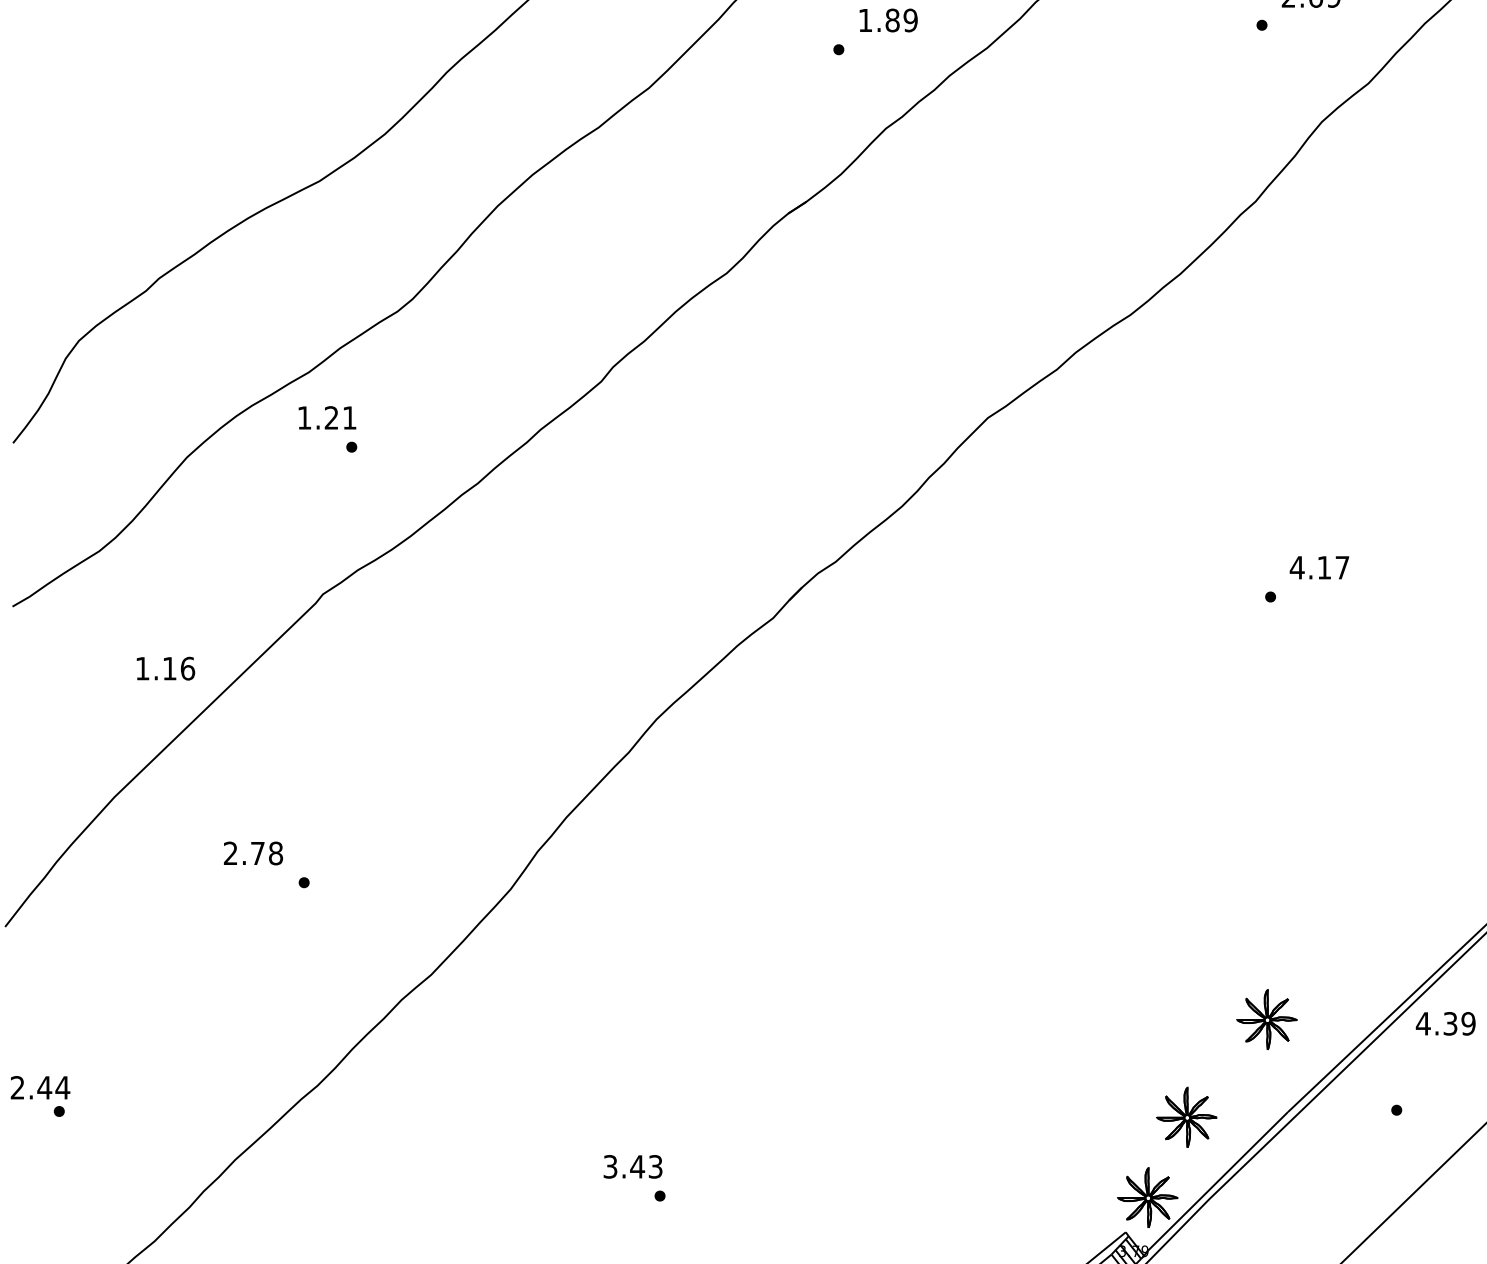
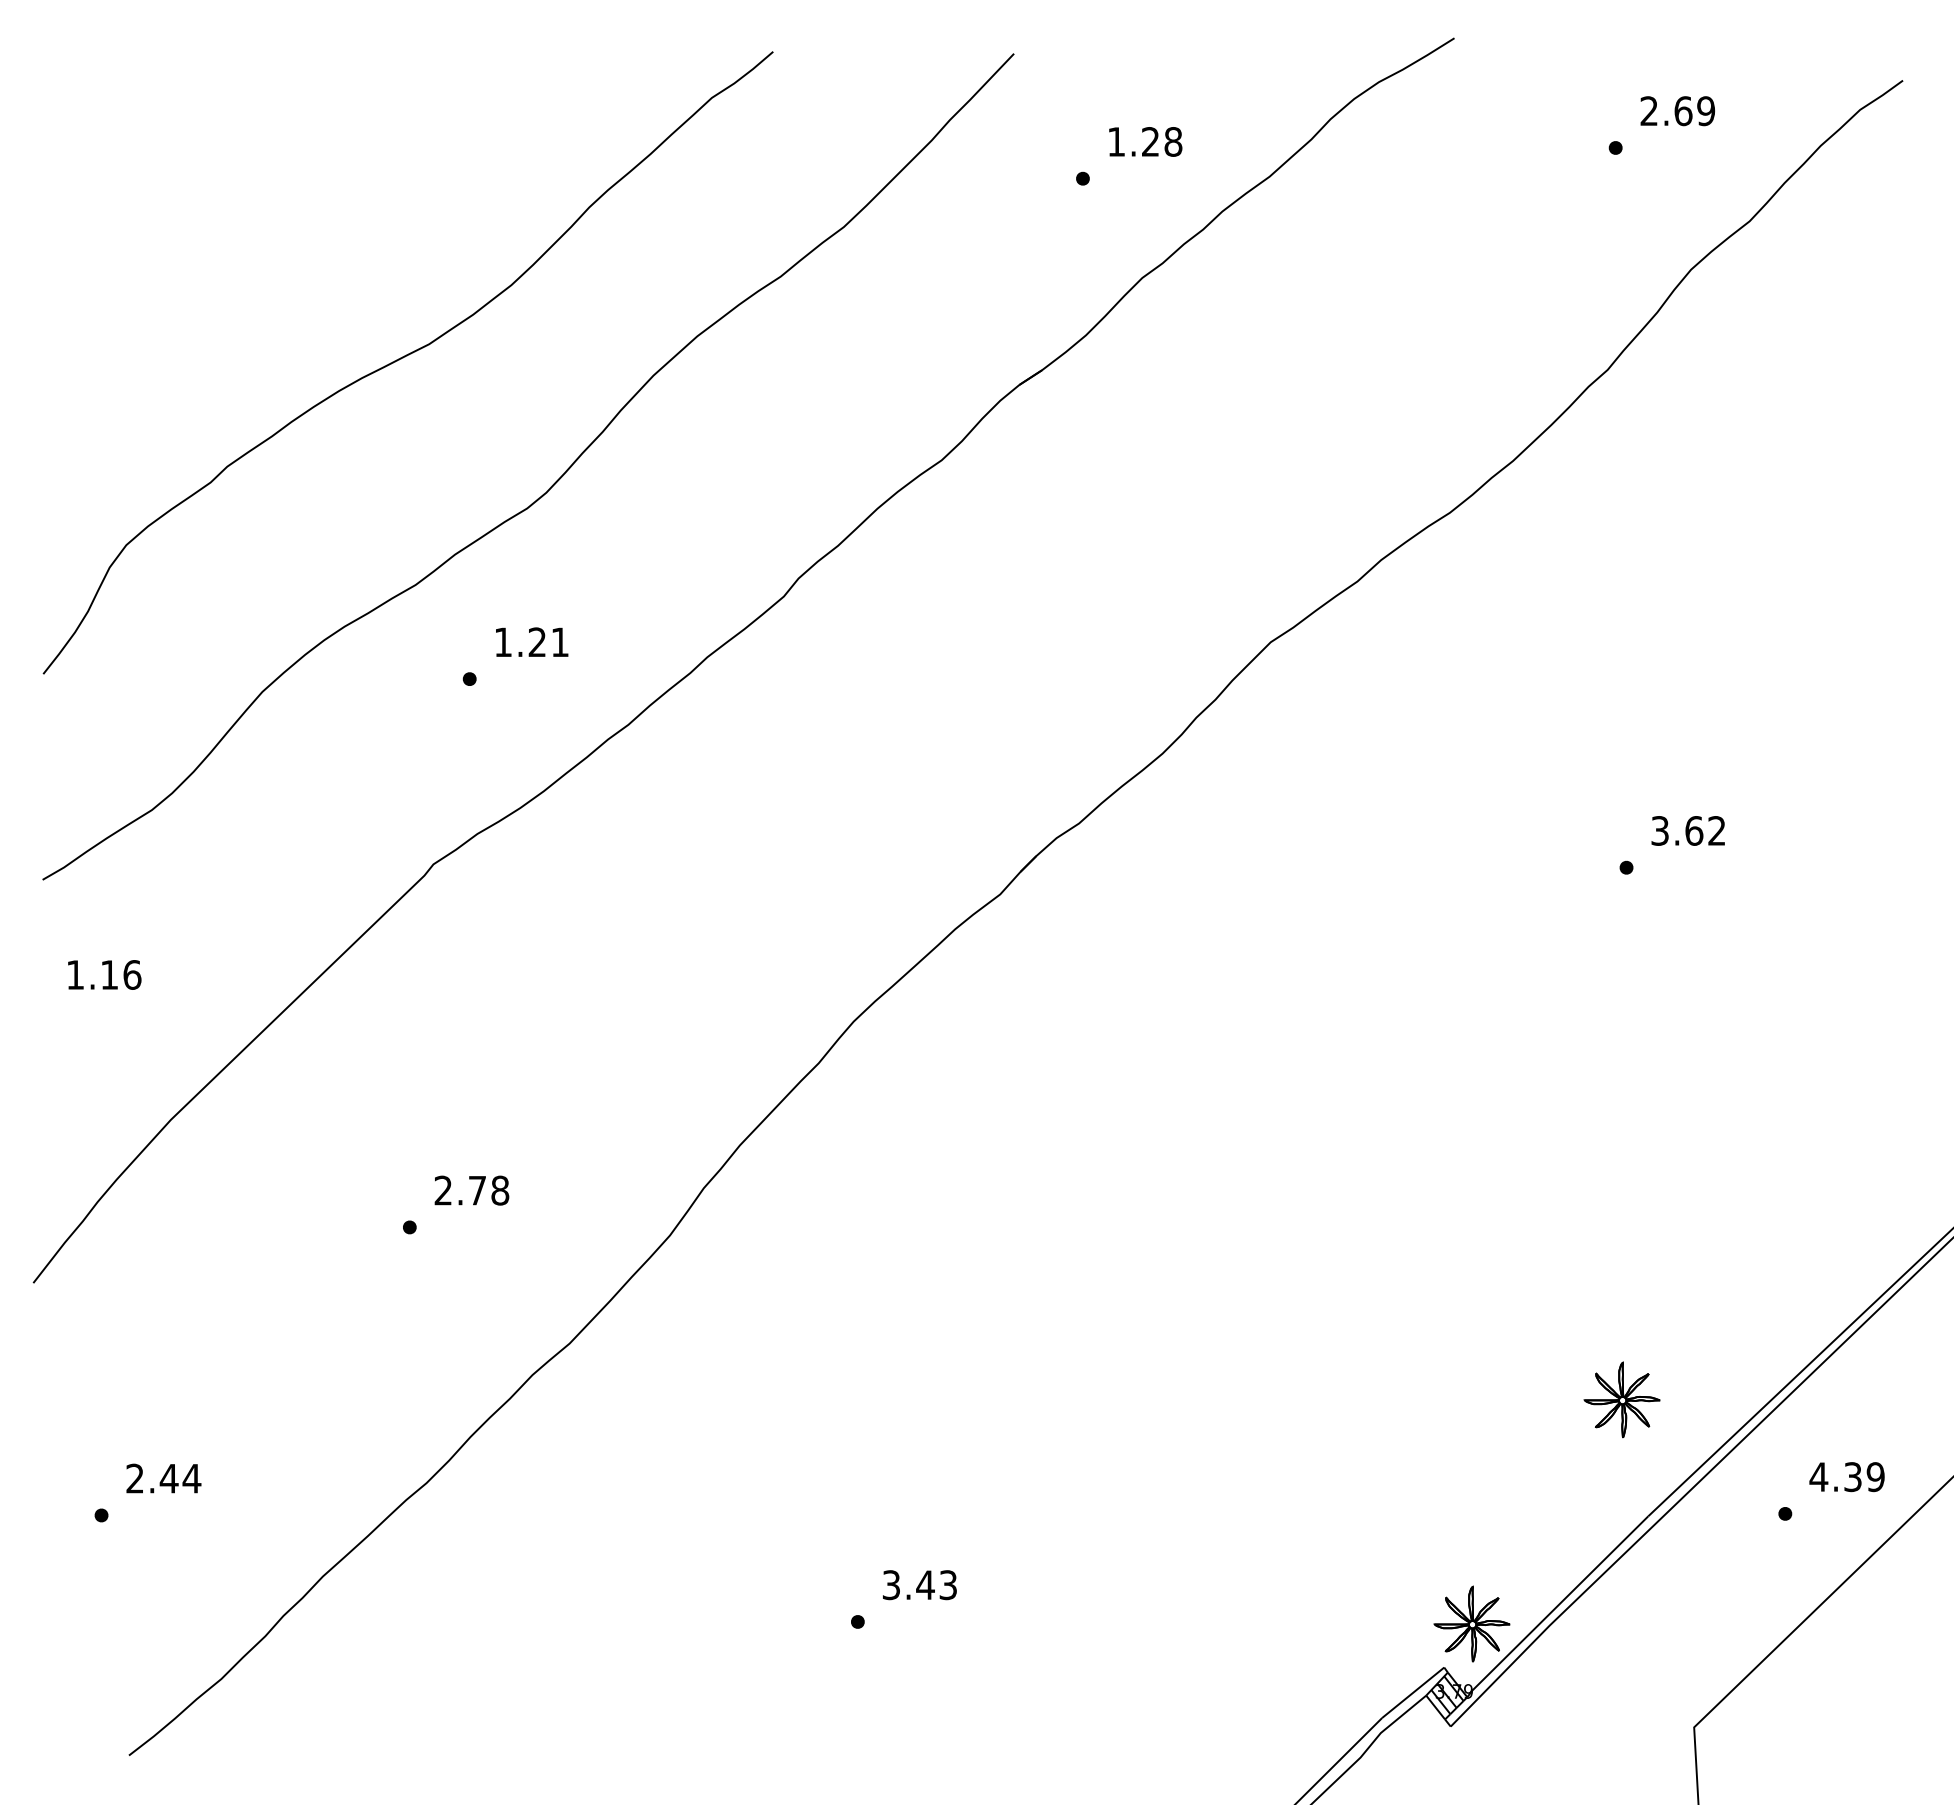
text: (901, 20) -> (1161, 141), 1.89 -> 1.28
text: (327, 417) -> (532, 641), moved
text: (1319, 567) -> (1687, 830), 4.17 -> 3.62
text: (165, 668) -> (104, 974), moved
text: (253, 853) -> (471, 1190), moved
text: (1445, 1024) -> (1846, 1477), moved
text: (40, 1087) -> (163, 1478), moved
part: (1186, 1117) -> (1520, 1522), removed
text: (632, 1167) -> (919, 1585), moved

